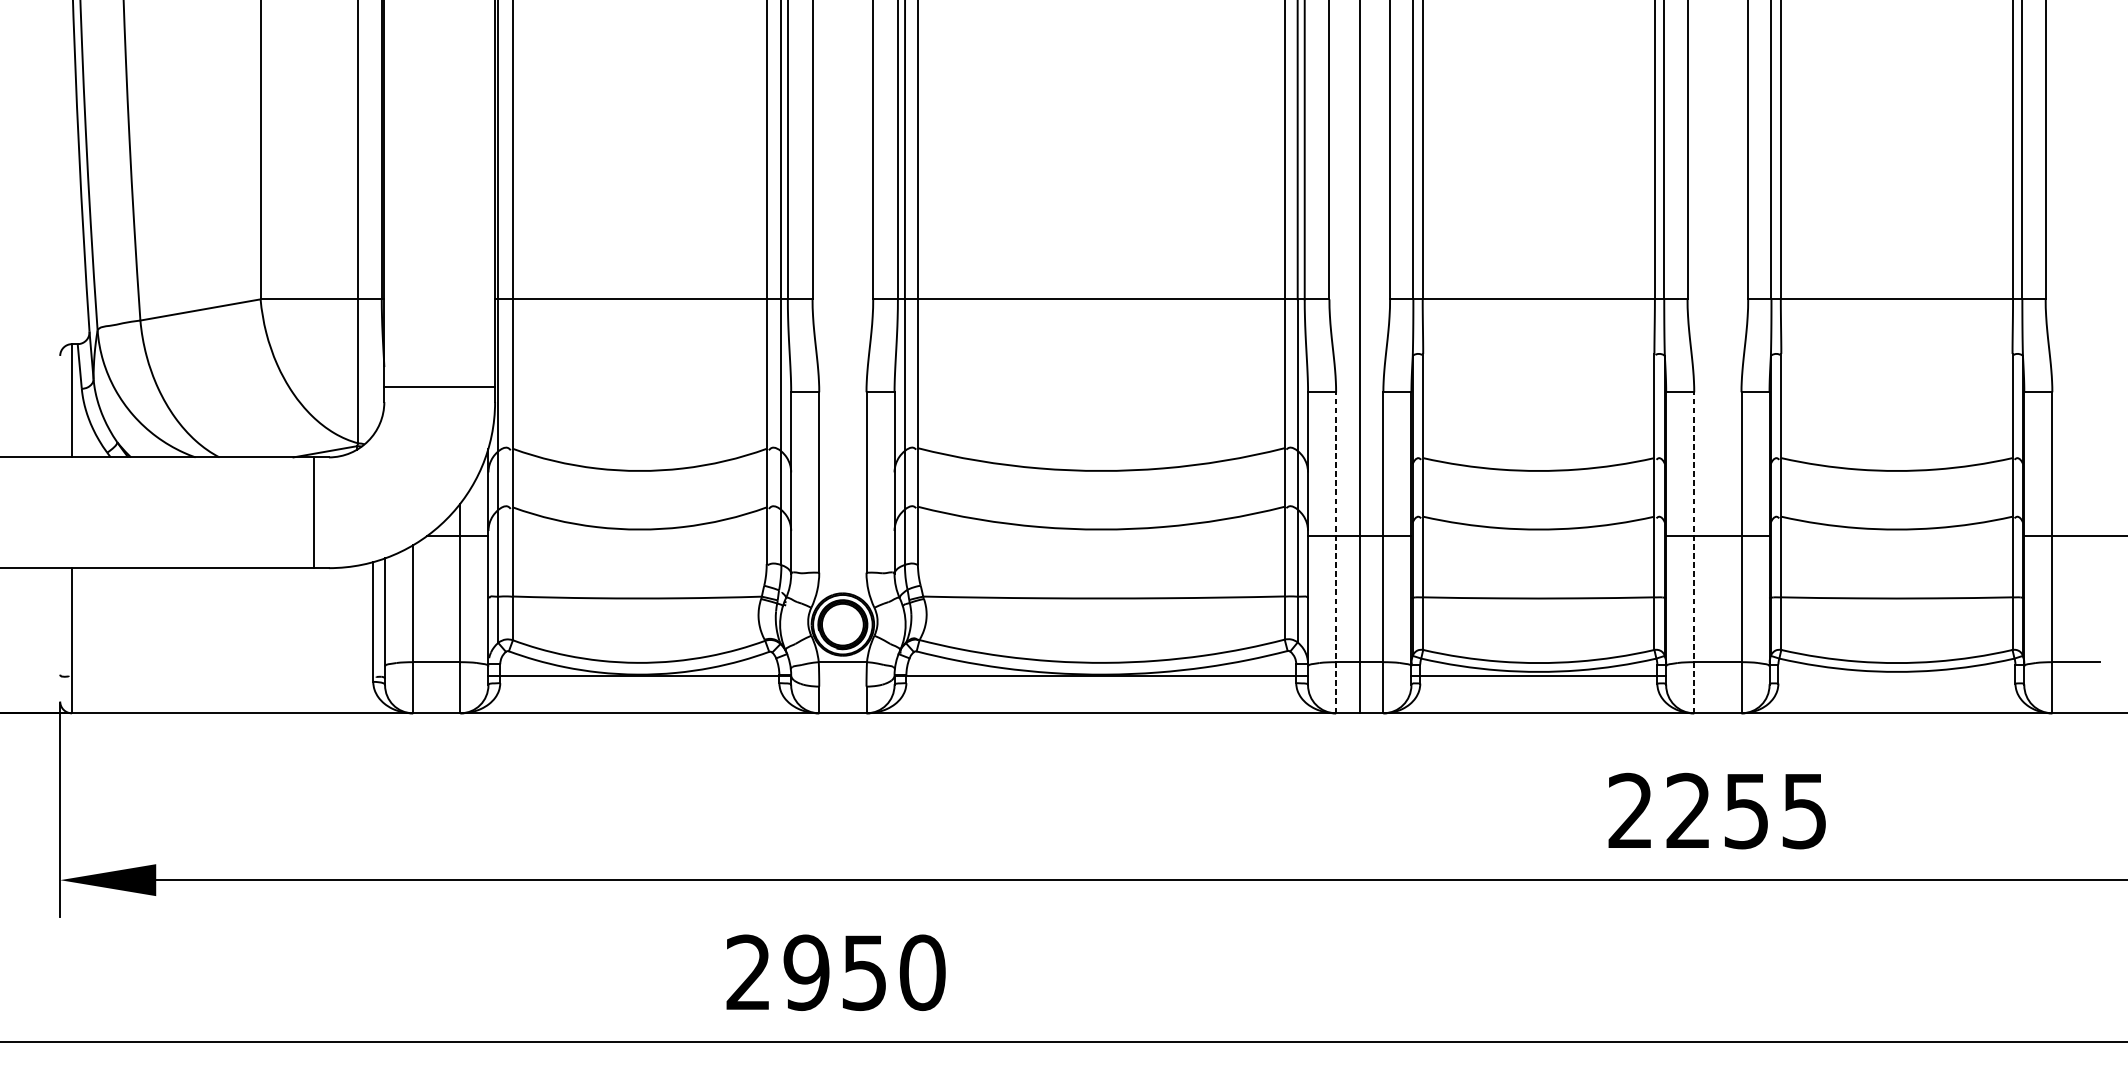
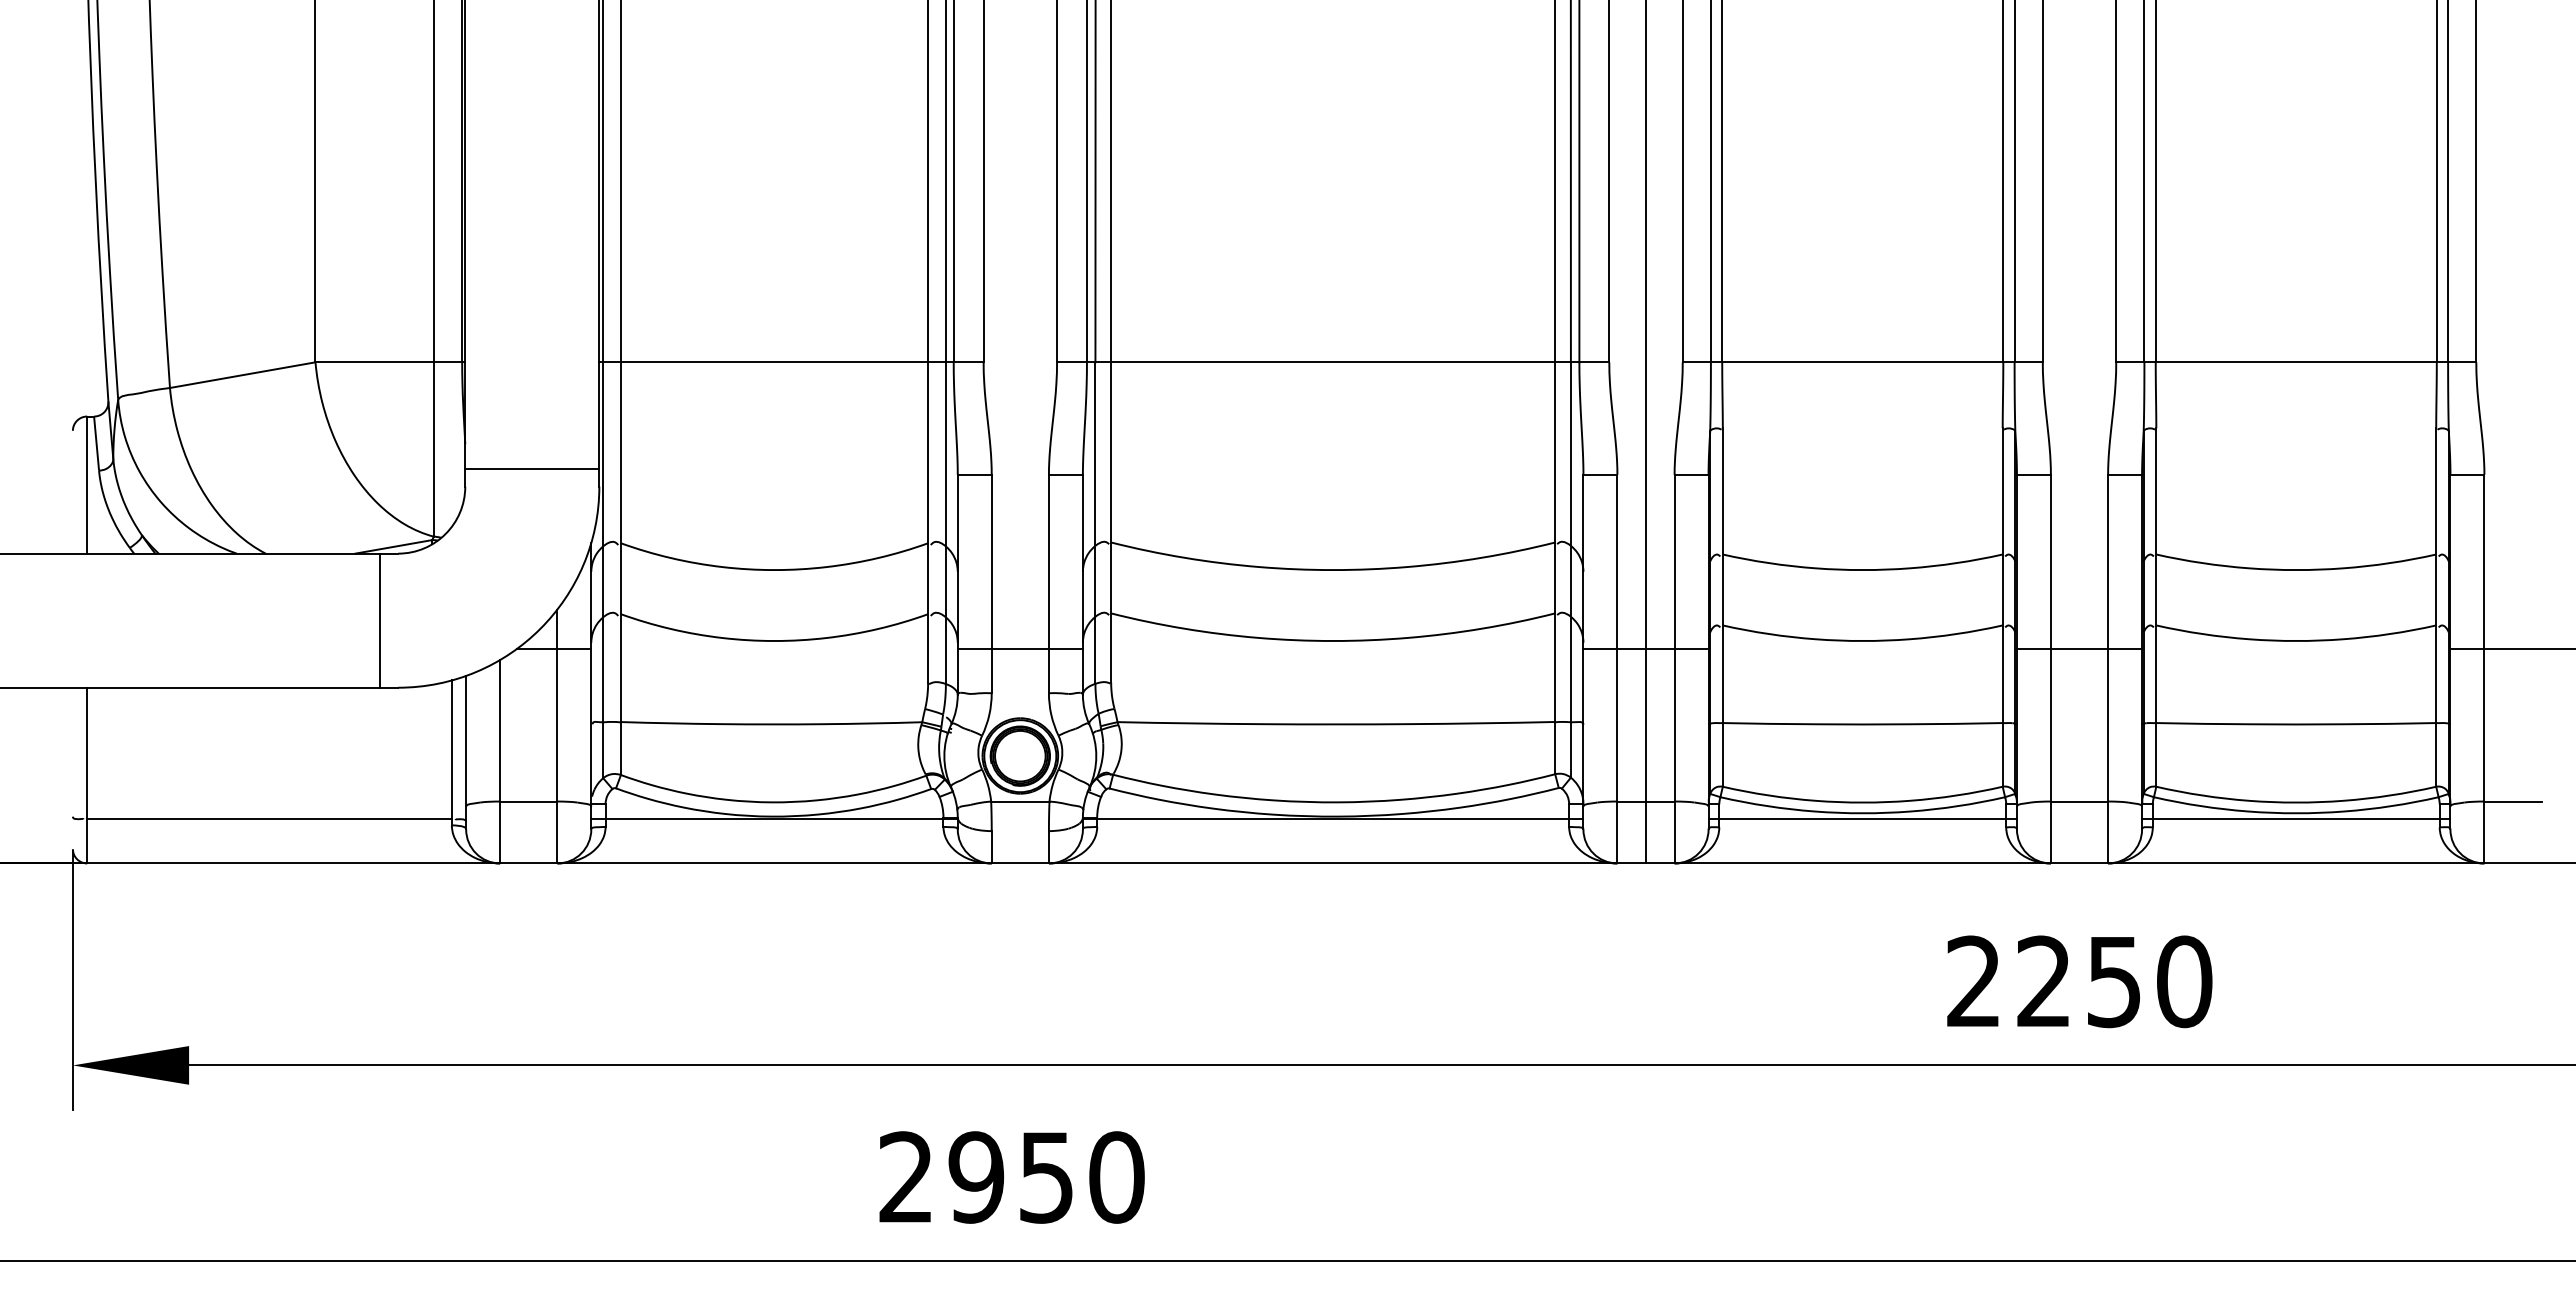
line: (842, 536) -> (1019, 649), added
line: (1336, 552) -> (1617, 668), dashed -> solid
line: (1693, 552) -> (2050, 668), dashed -> solid
line: (1897, 676) -> (2296, 818), added
line: (222, 677) -> (269, 819), added
text: (1804, 810) -> (2184, 981), 2255 -> 2250

